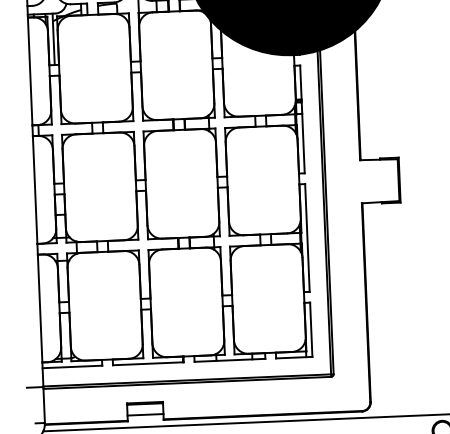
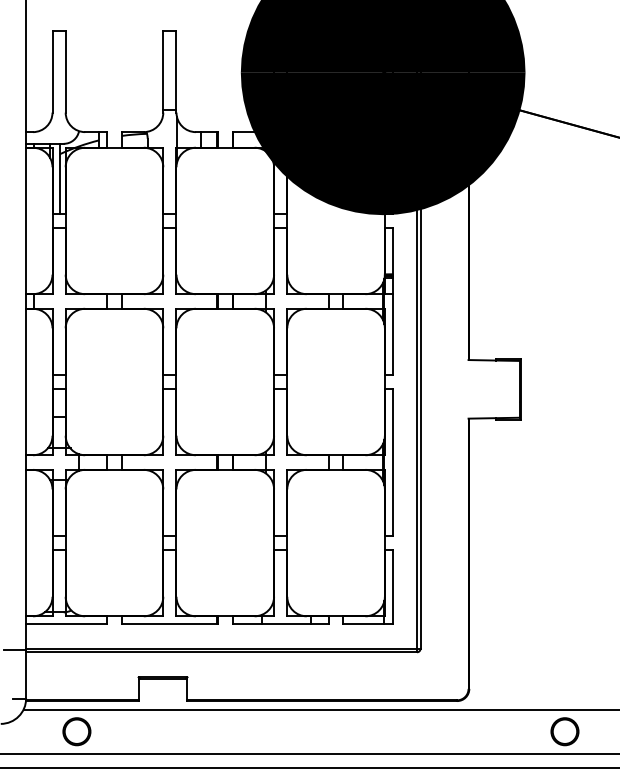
line: (145, 415) -> (162, 693), removed

